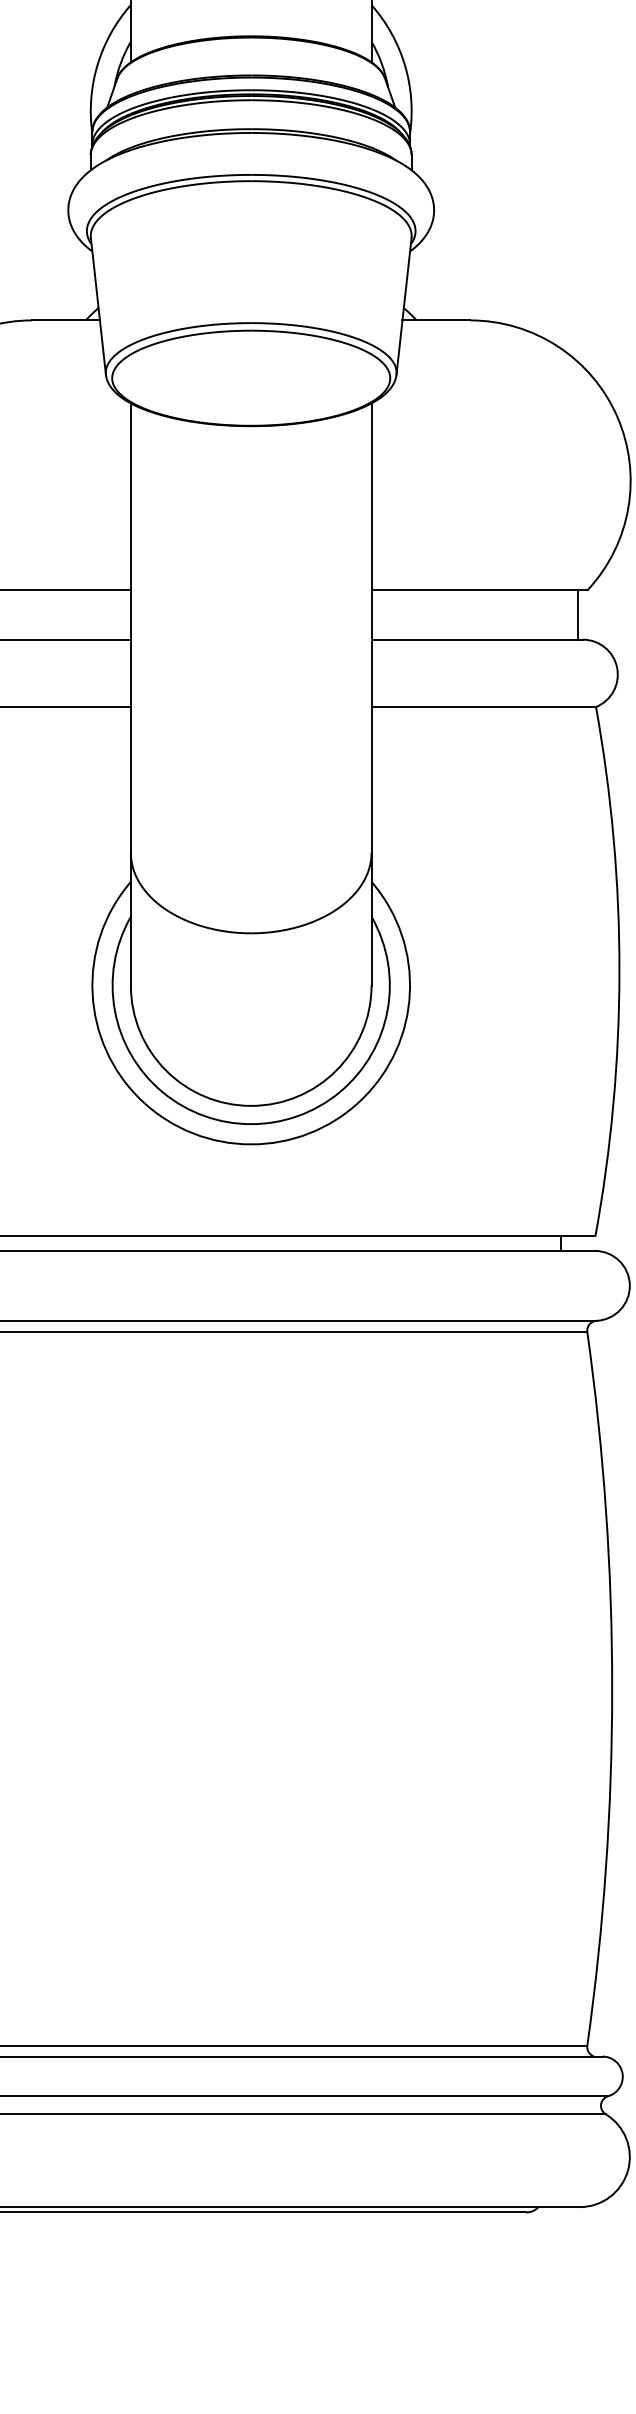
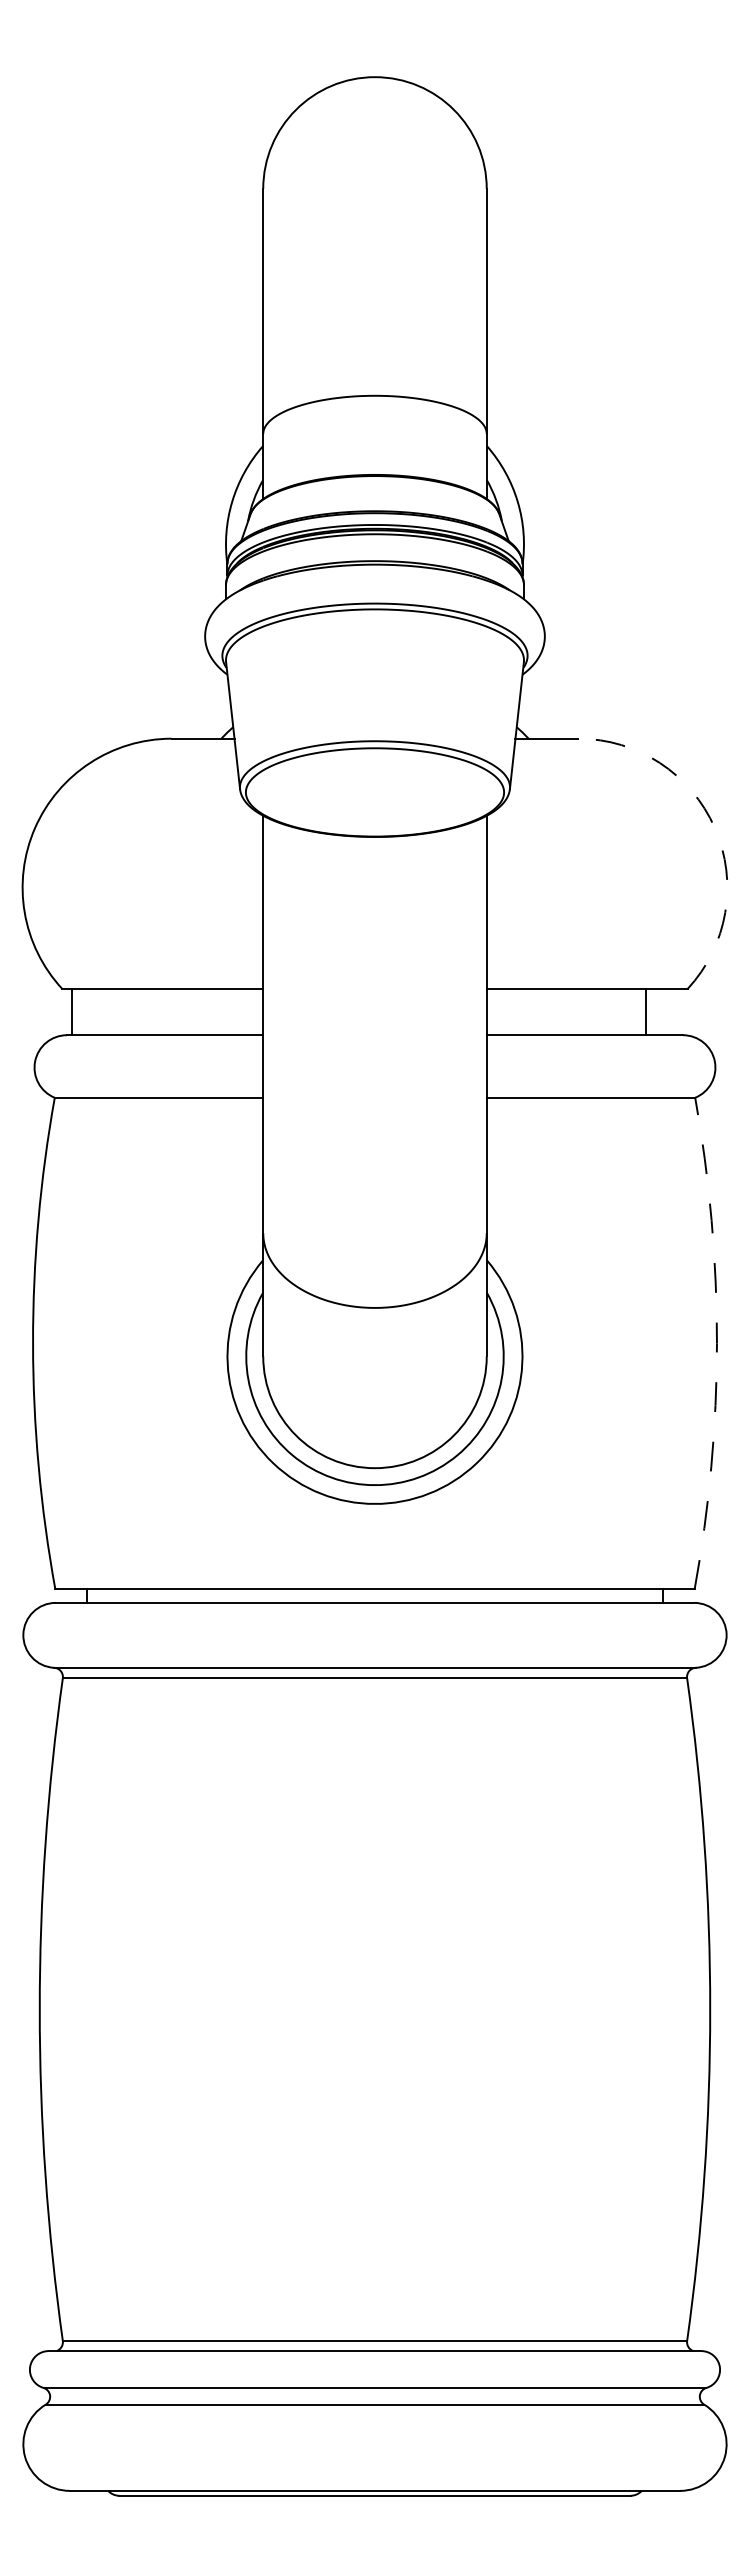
arc: (616, 417) -> (714, 828), solid -> dashed
line: (578, 615) -> (646, 1012), moved
arc: (618, 971) -> (716, 1343), solid -> dashed

